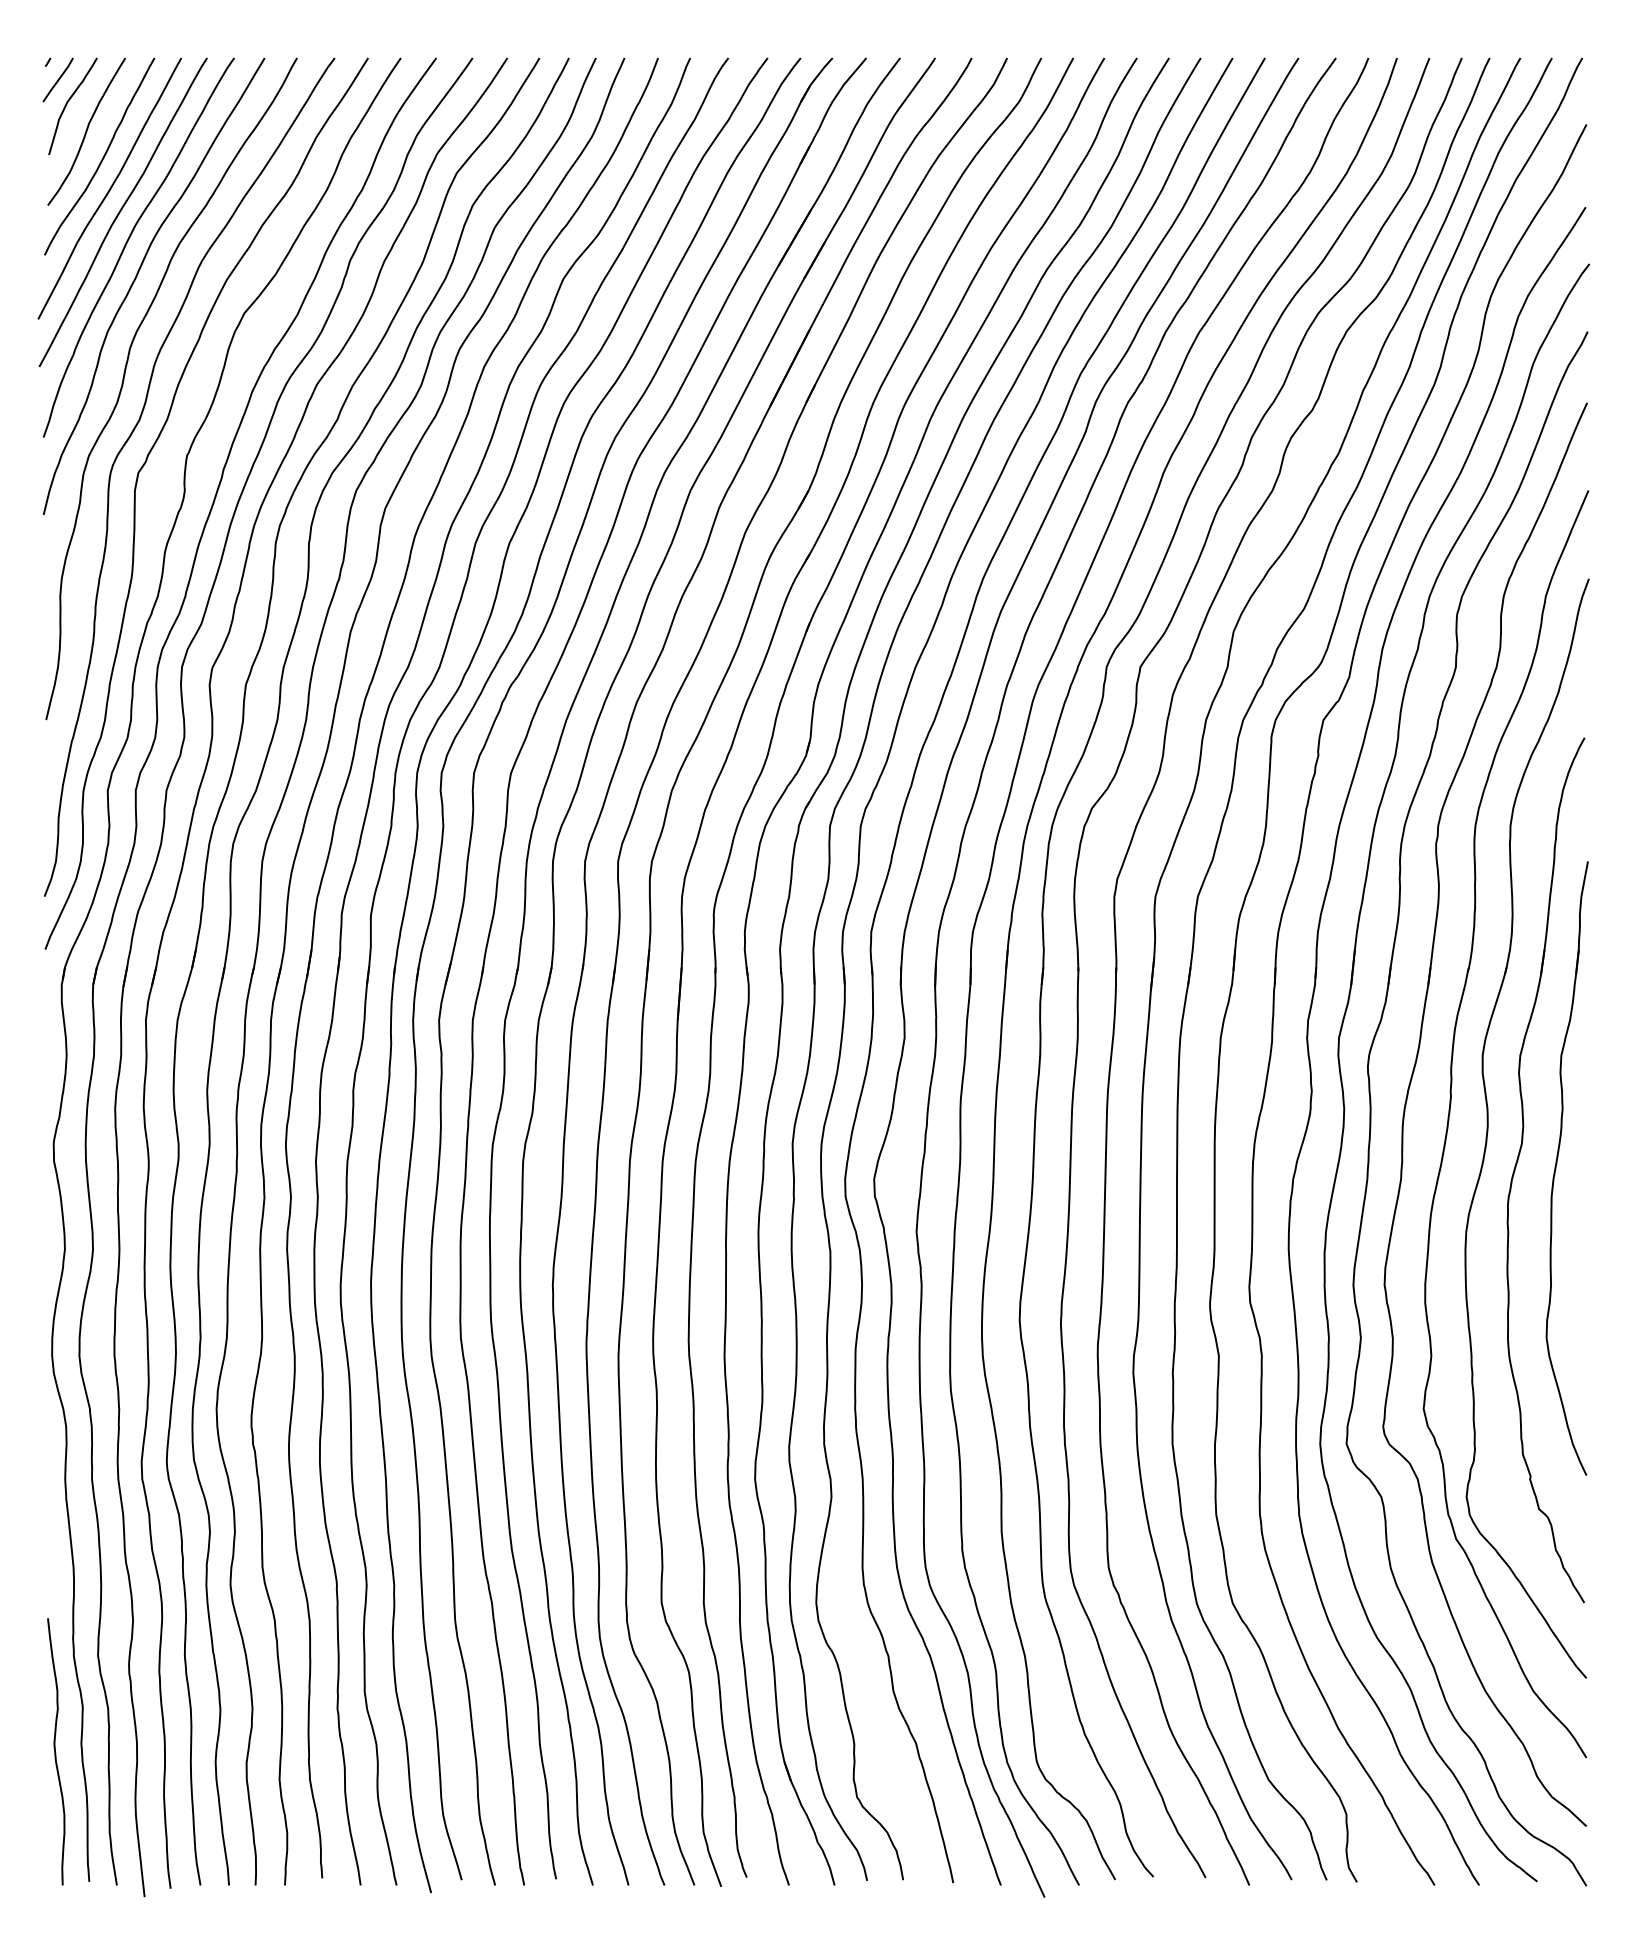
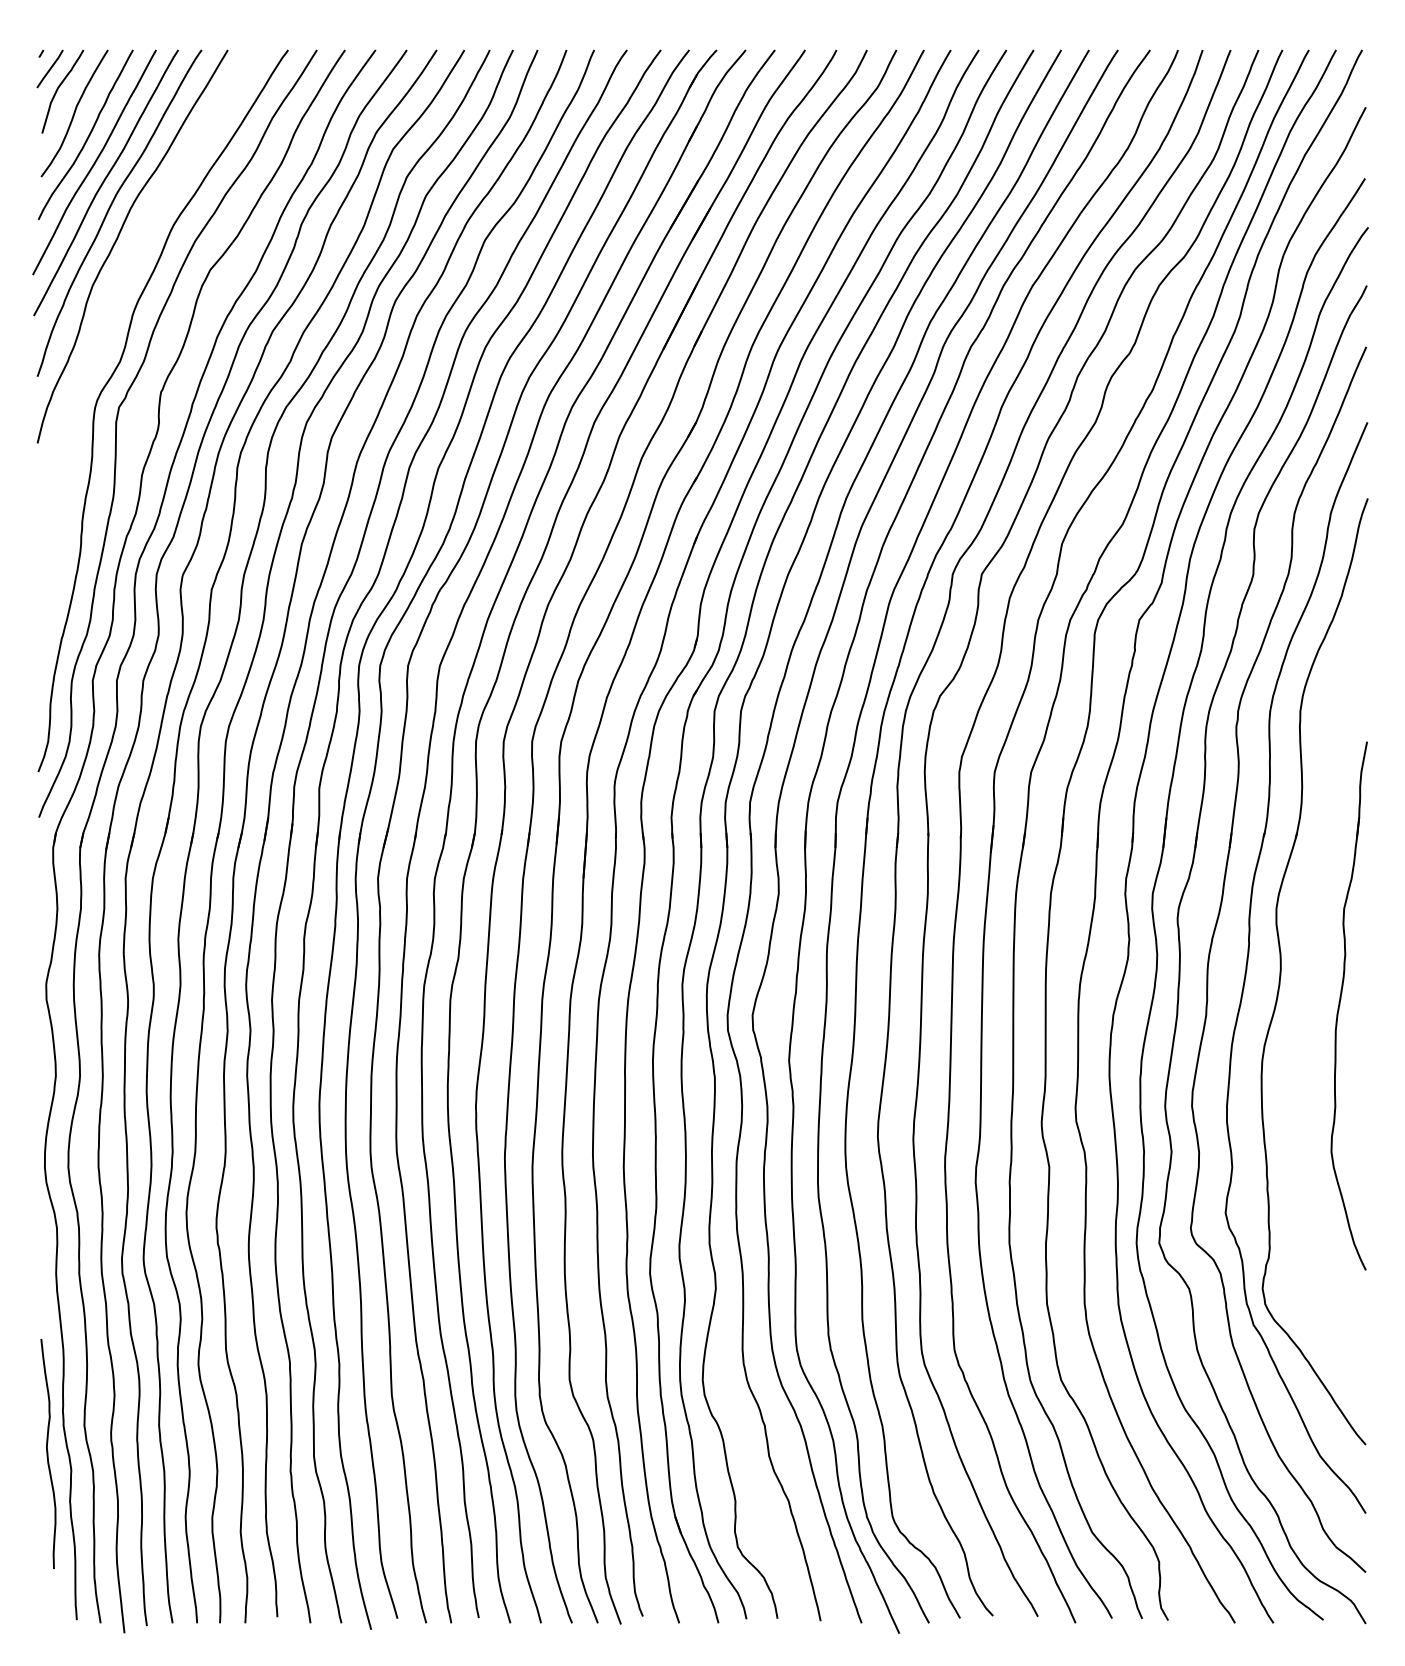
curve: (124, 380) -> (107, 327), removed
part: (1518, 1161) -> (1307, 1000), removed
curve: (55, 1751) -> (47, 1453), moved

